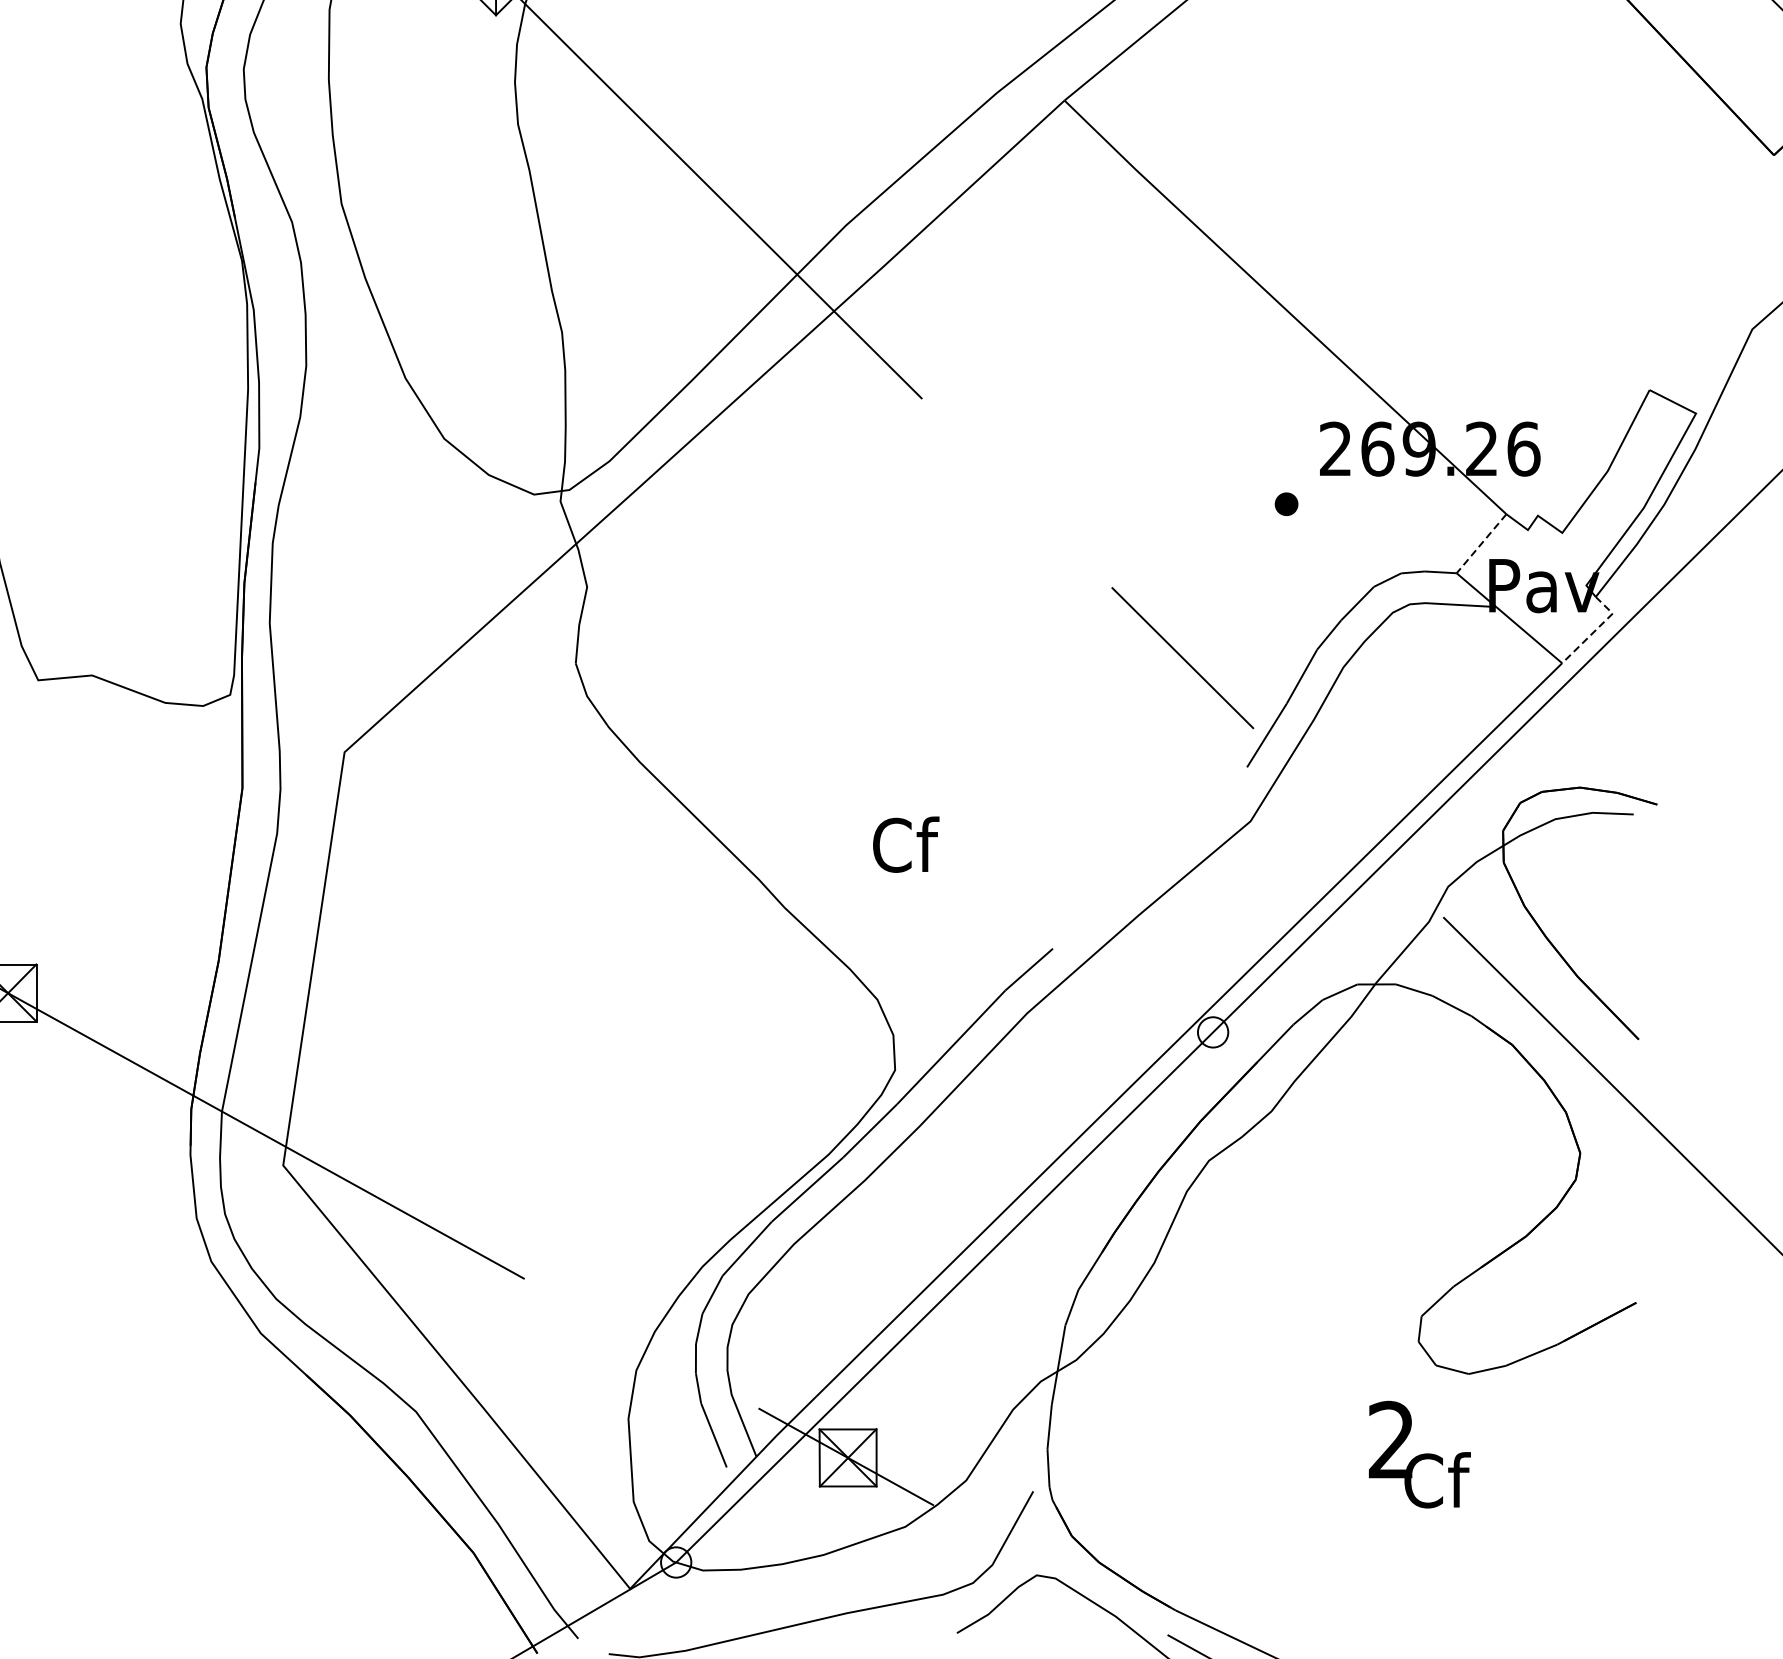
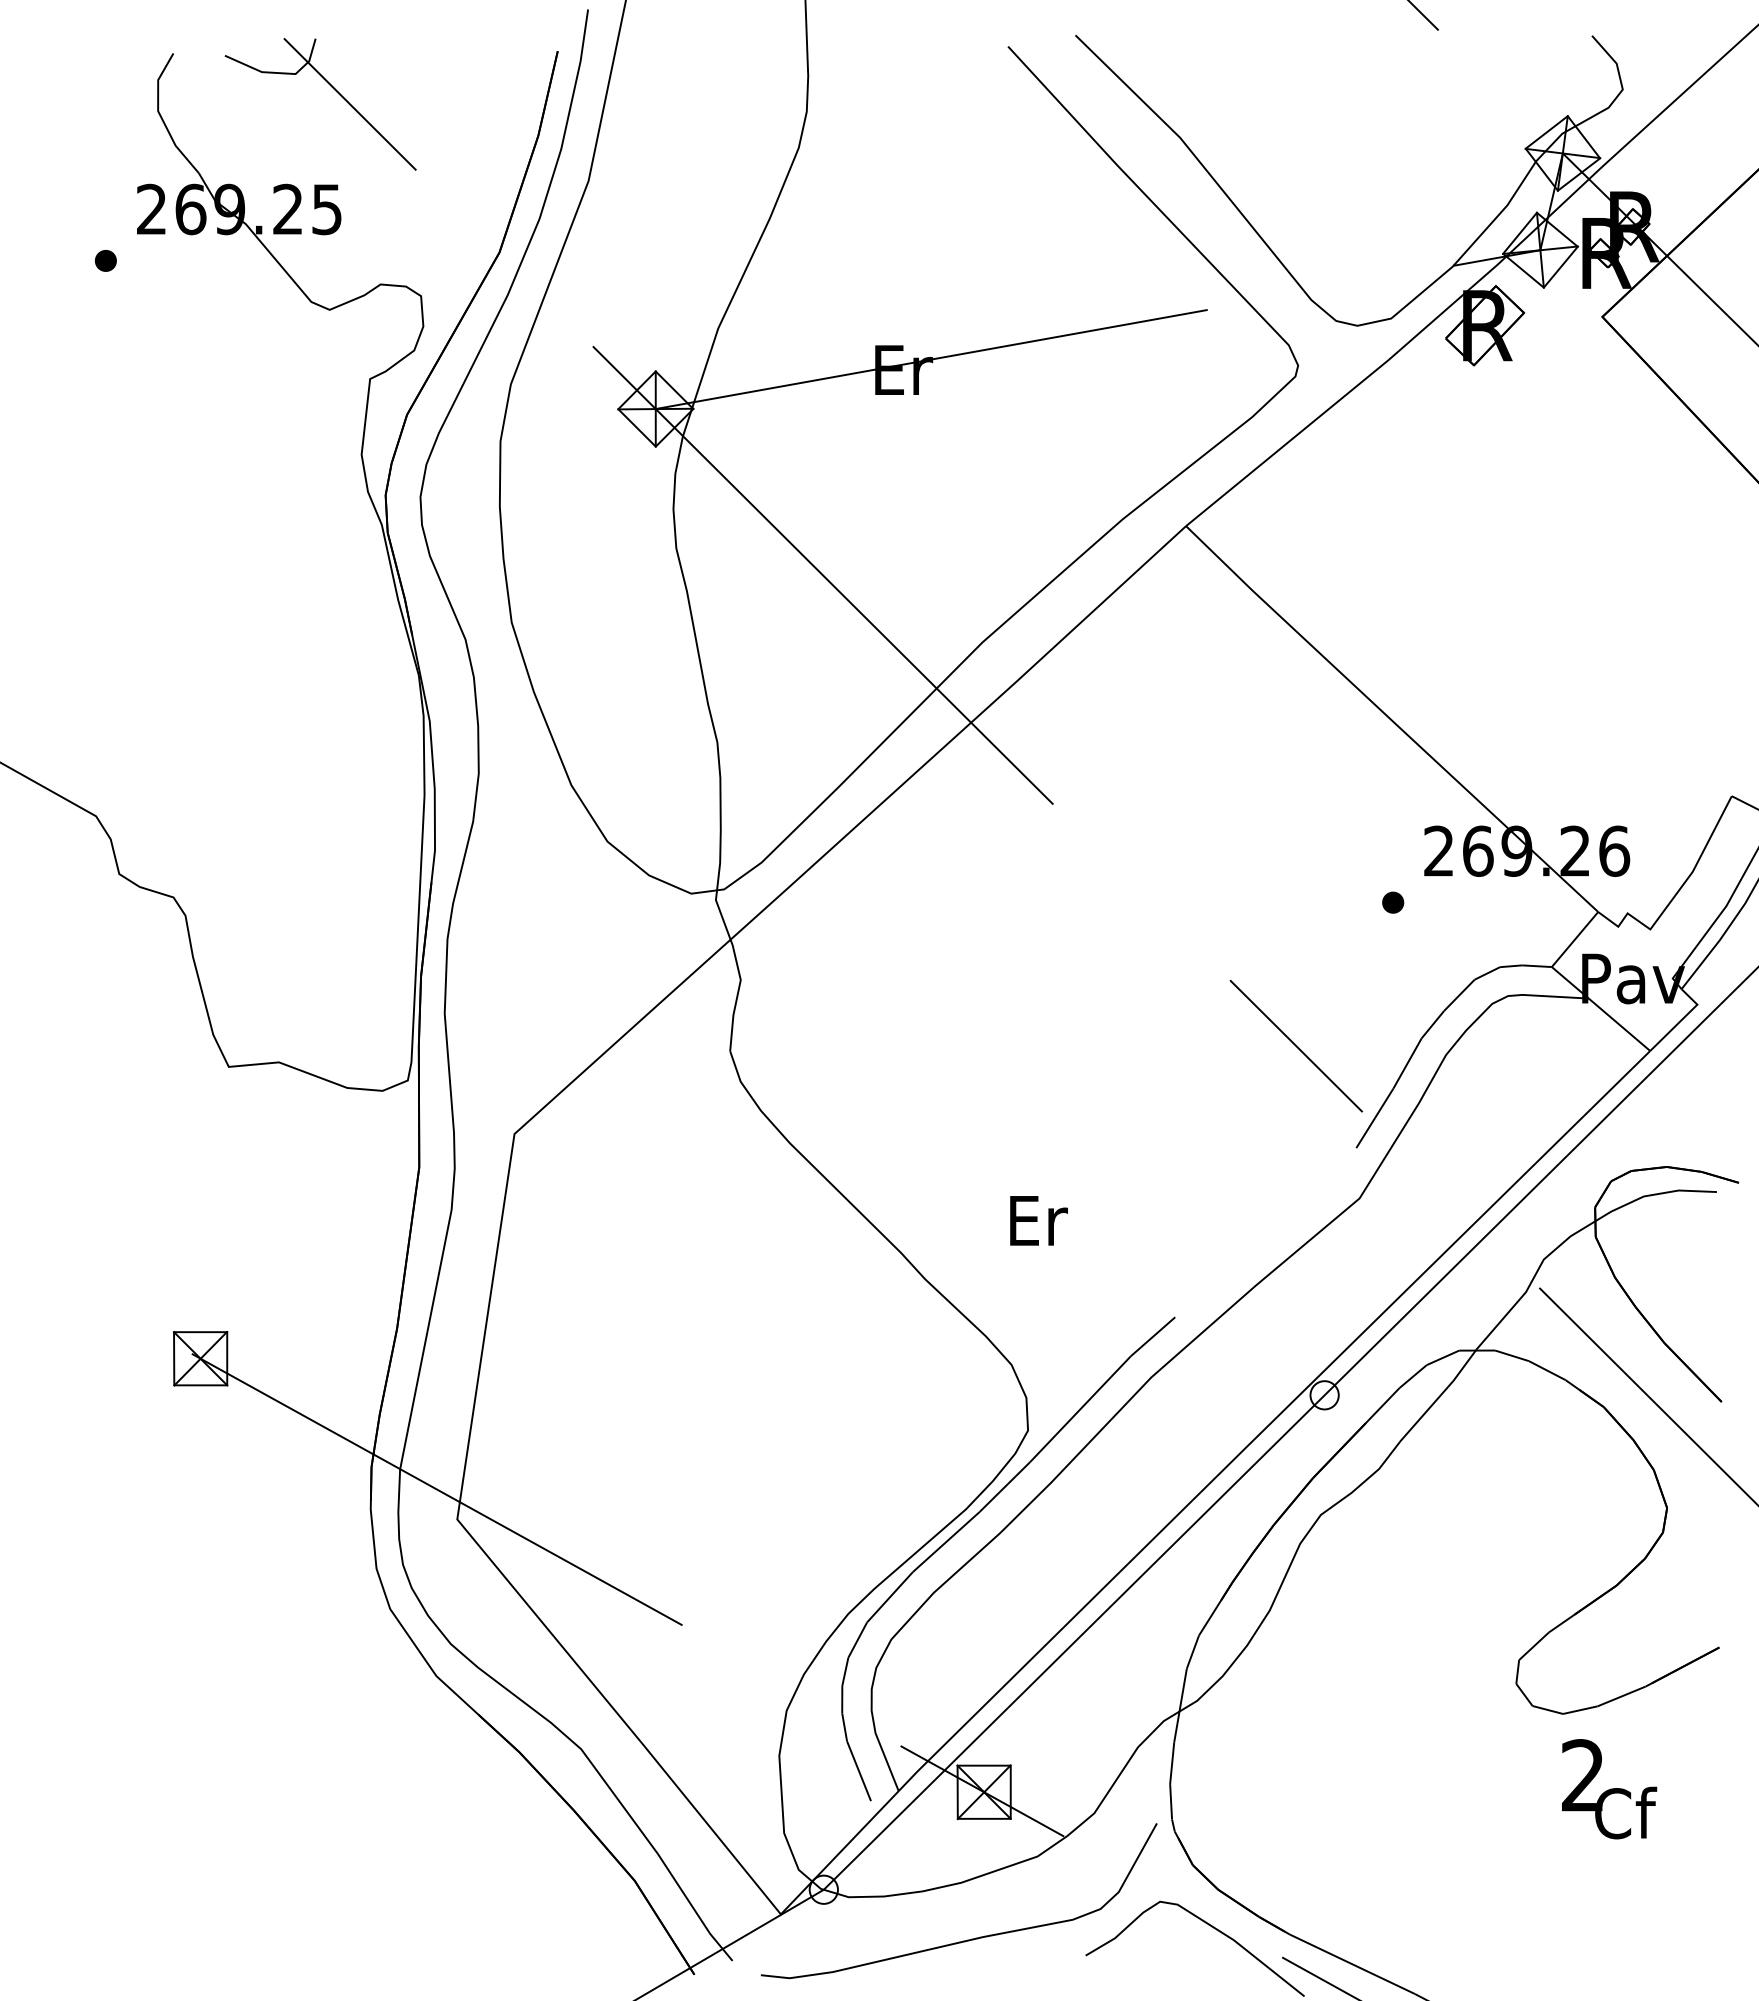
line: (1482, 543) -> (1575, 939), dashed -> solid
line: (1595, 629) -> (1681, 1019), dashed -> solid
text: (906, 844) -> (1038, 1220), Cf -> Er
text: (1419, 1455) -> (1609, 1789), moved

